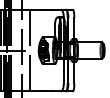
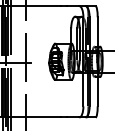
line: (29, 50) -> (36, 61), removed

